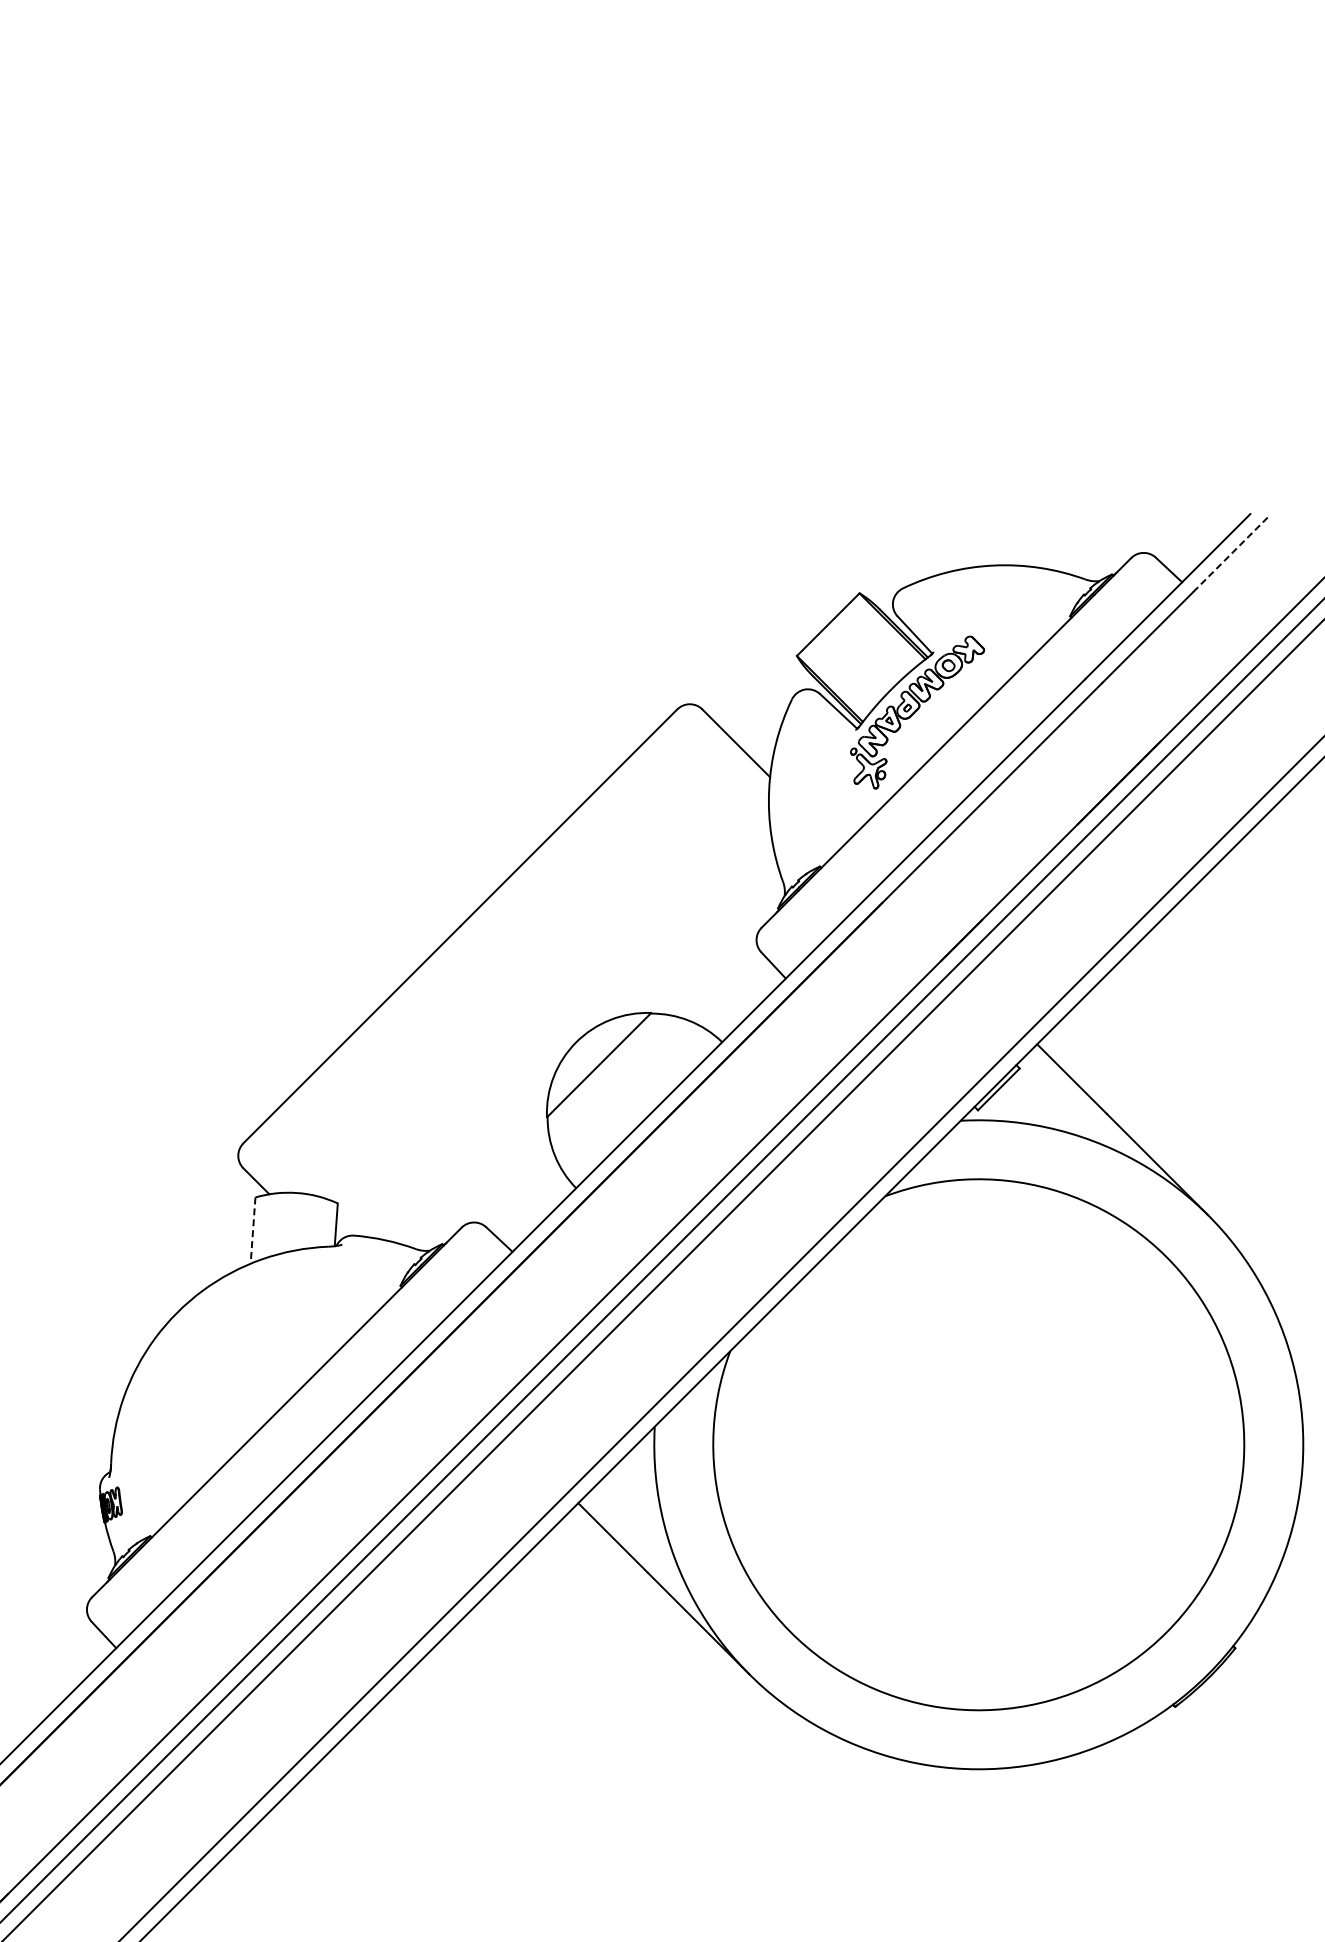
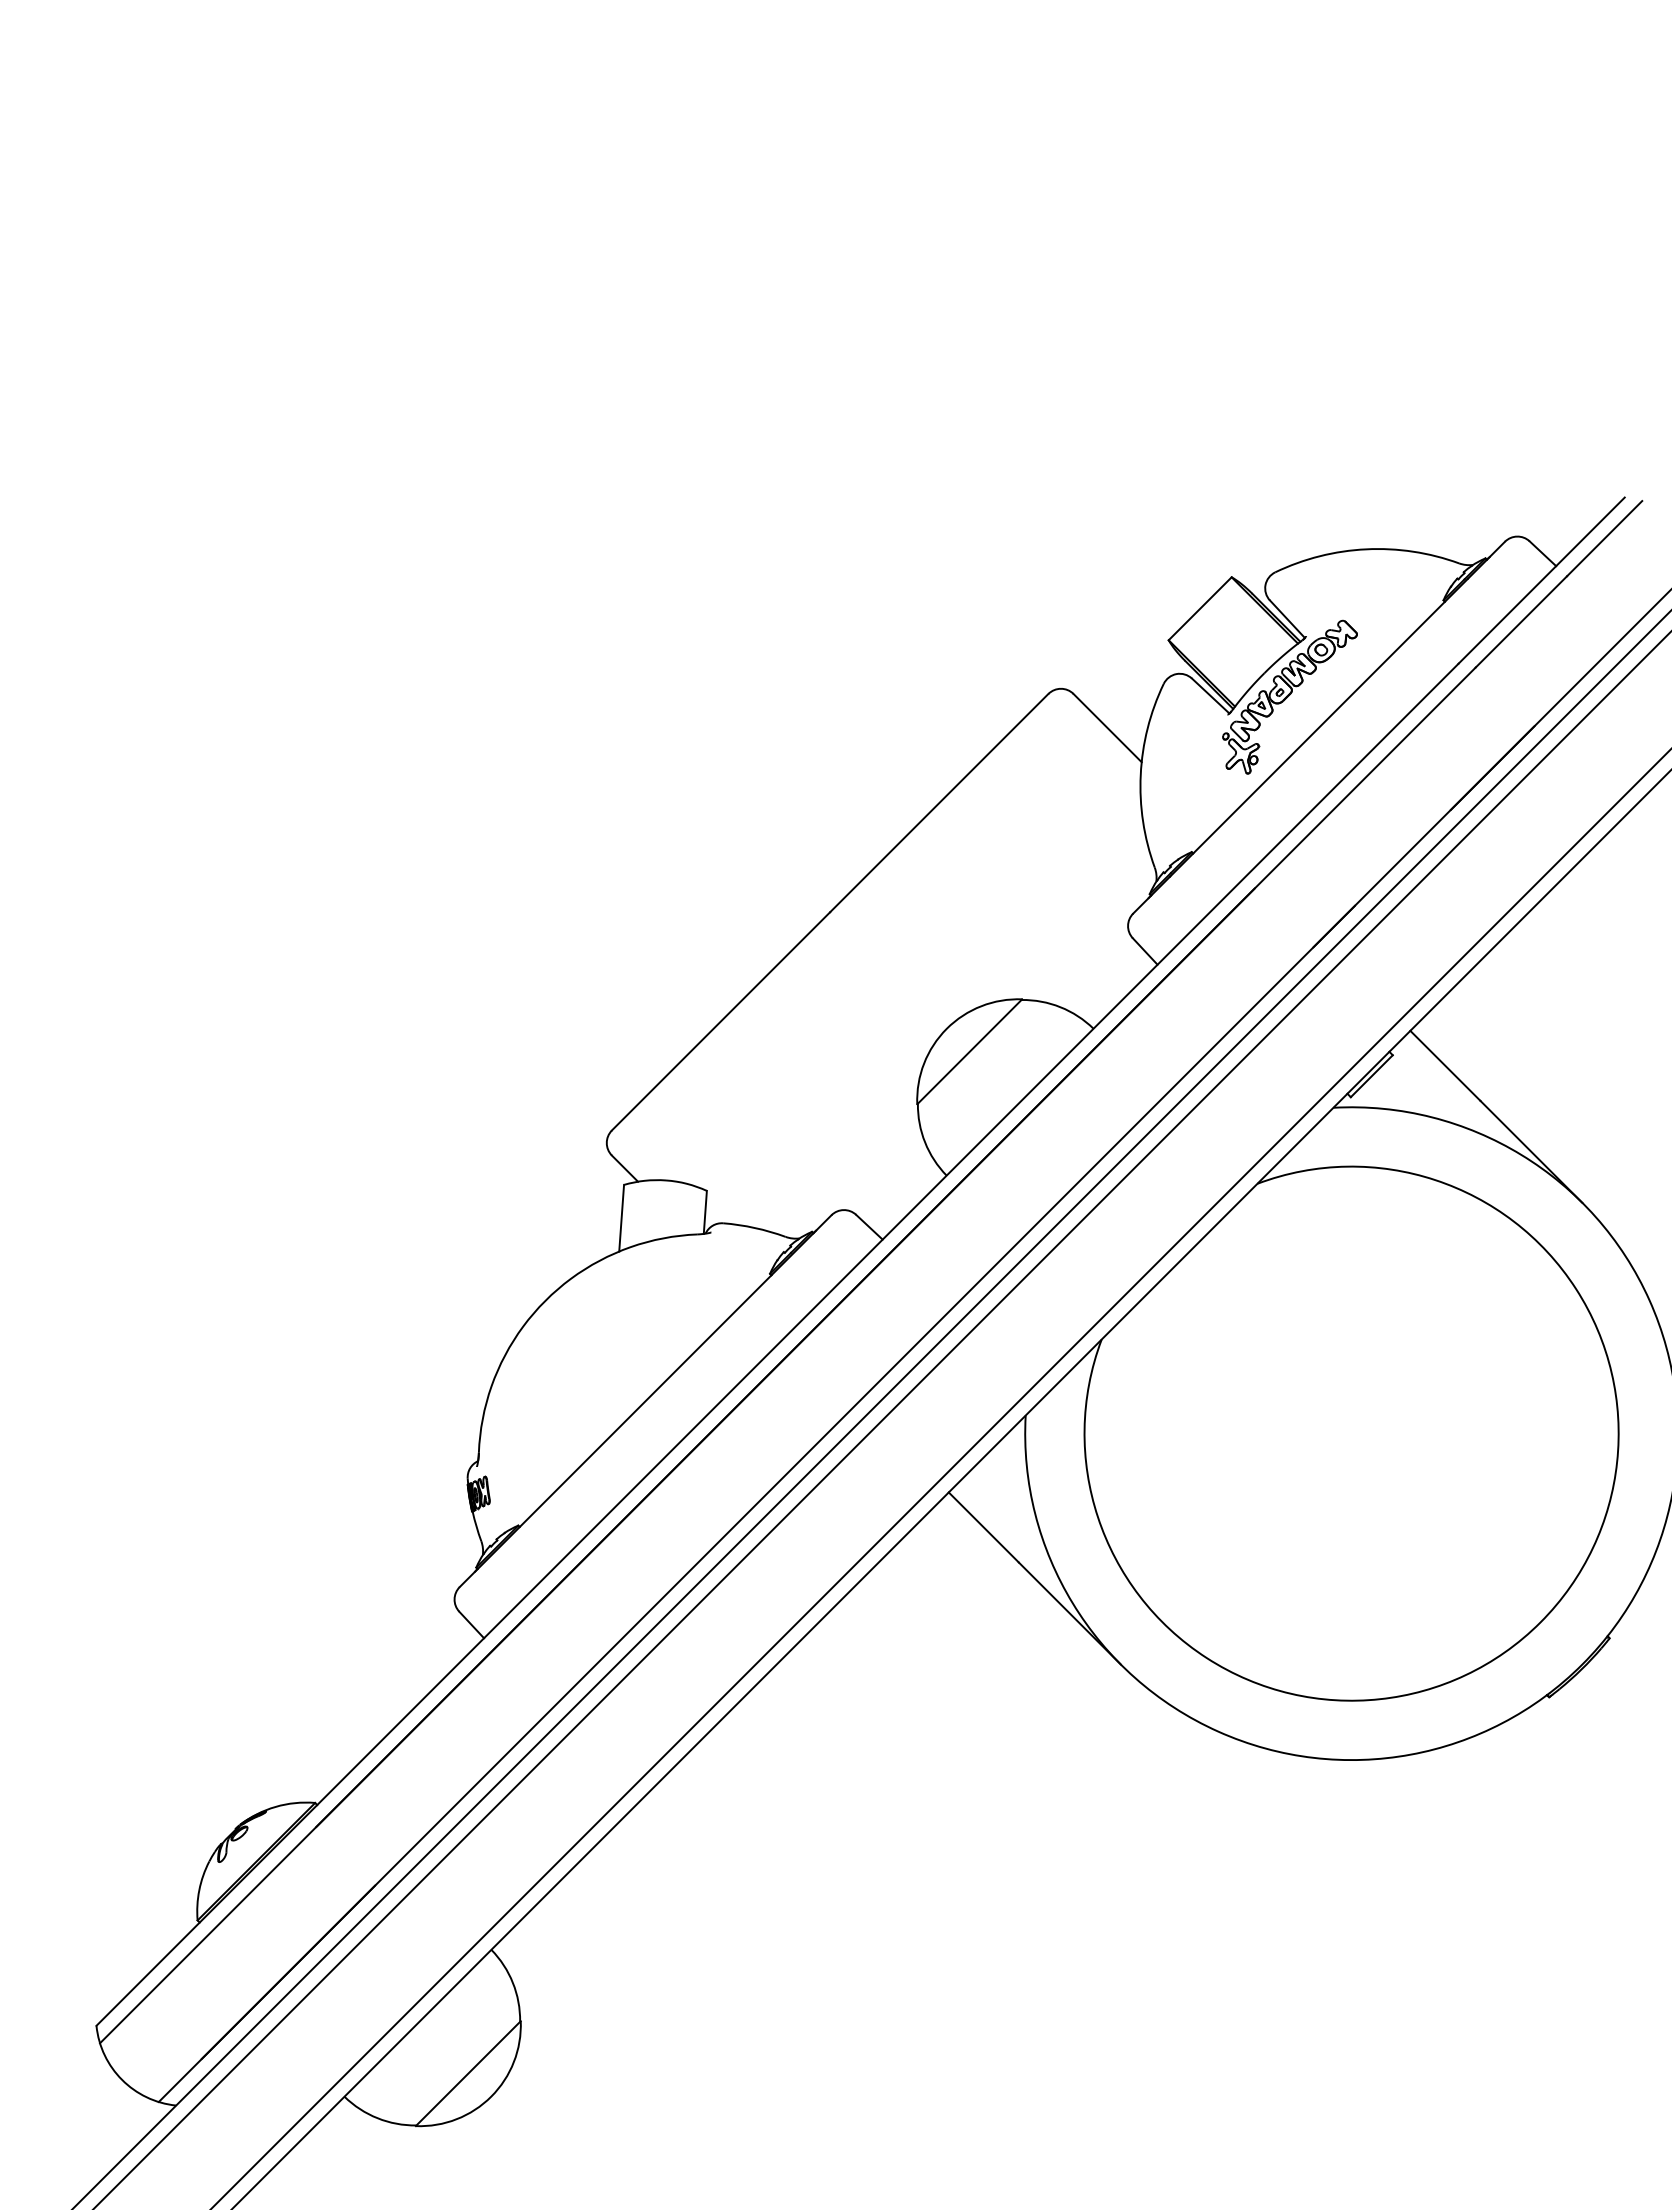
line: (1230, 555) -> (1604, 539), dashed -> solid
line: (252, 1230) -> (621, 1218), dashed -> solid

